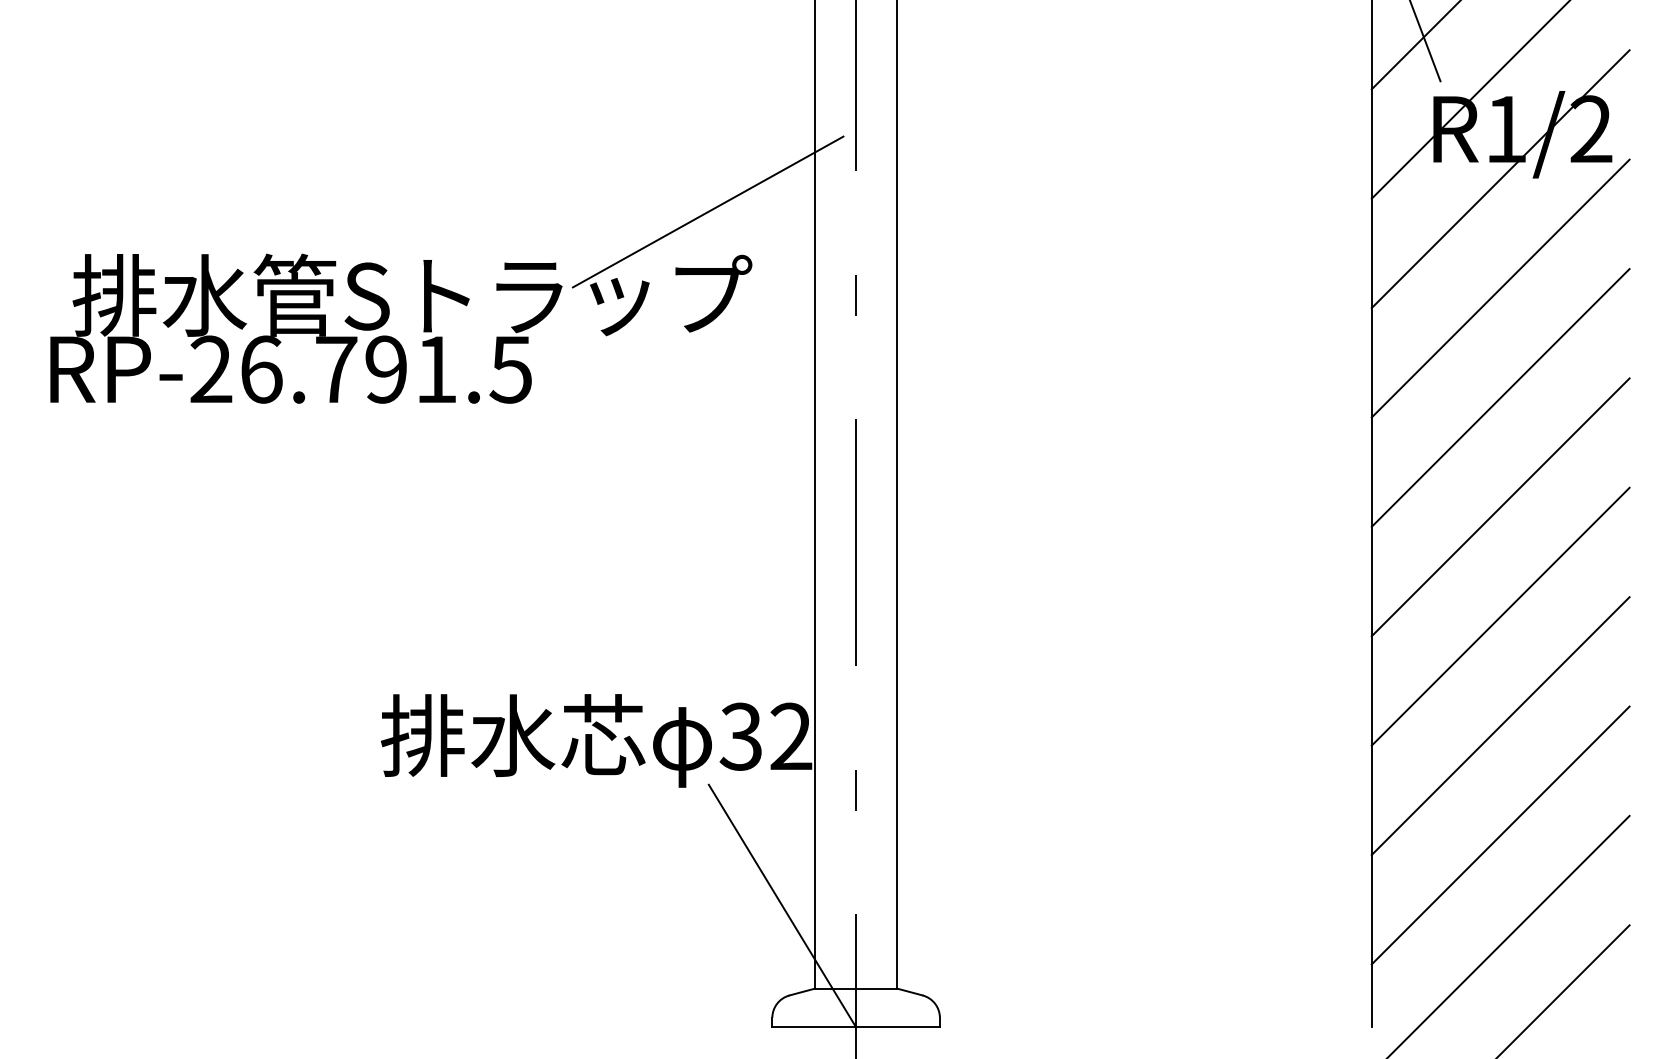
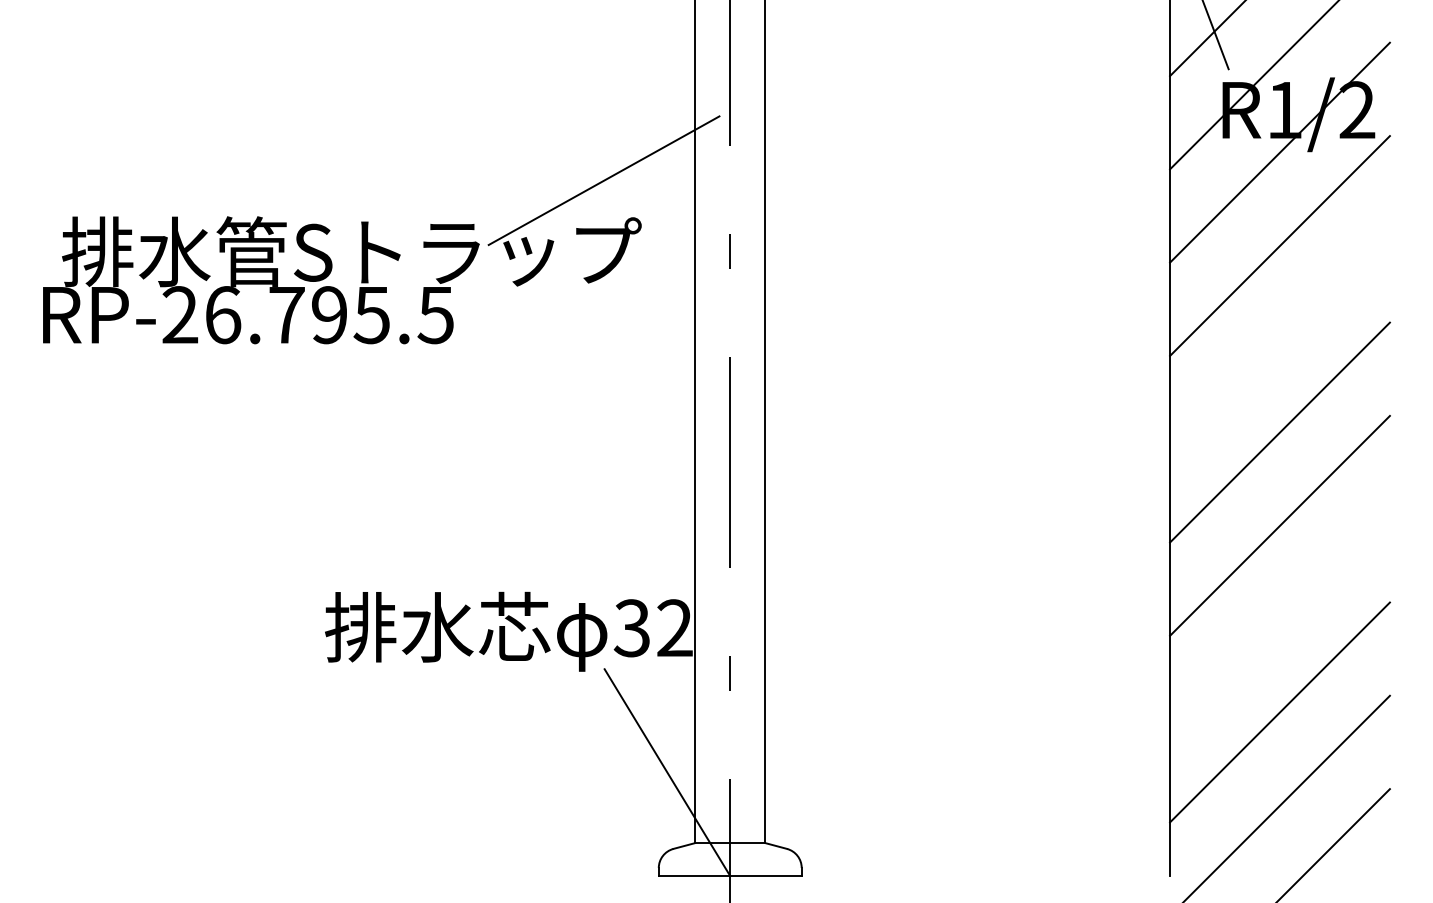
text: (435, 369) -> (371, 315), RP-26.791.5 -> RP-26.795.5
line: (1500, 397) -> (1279, 338), removed
line: (1500, 726) -> (1279, 619), removed

